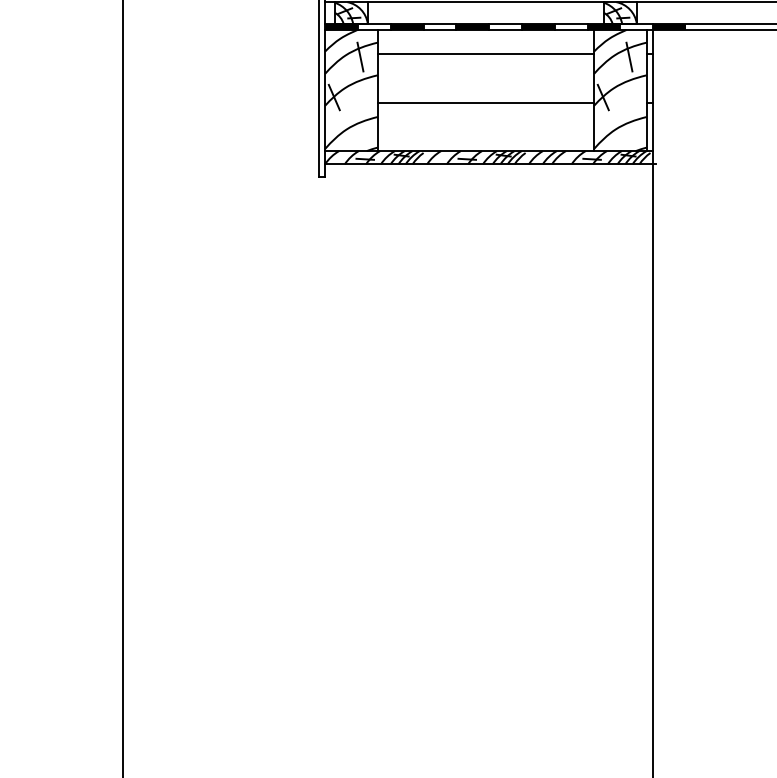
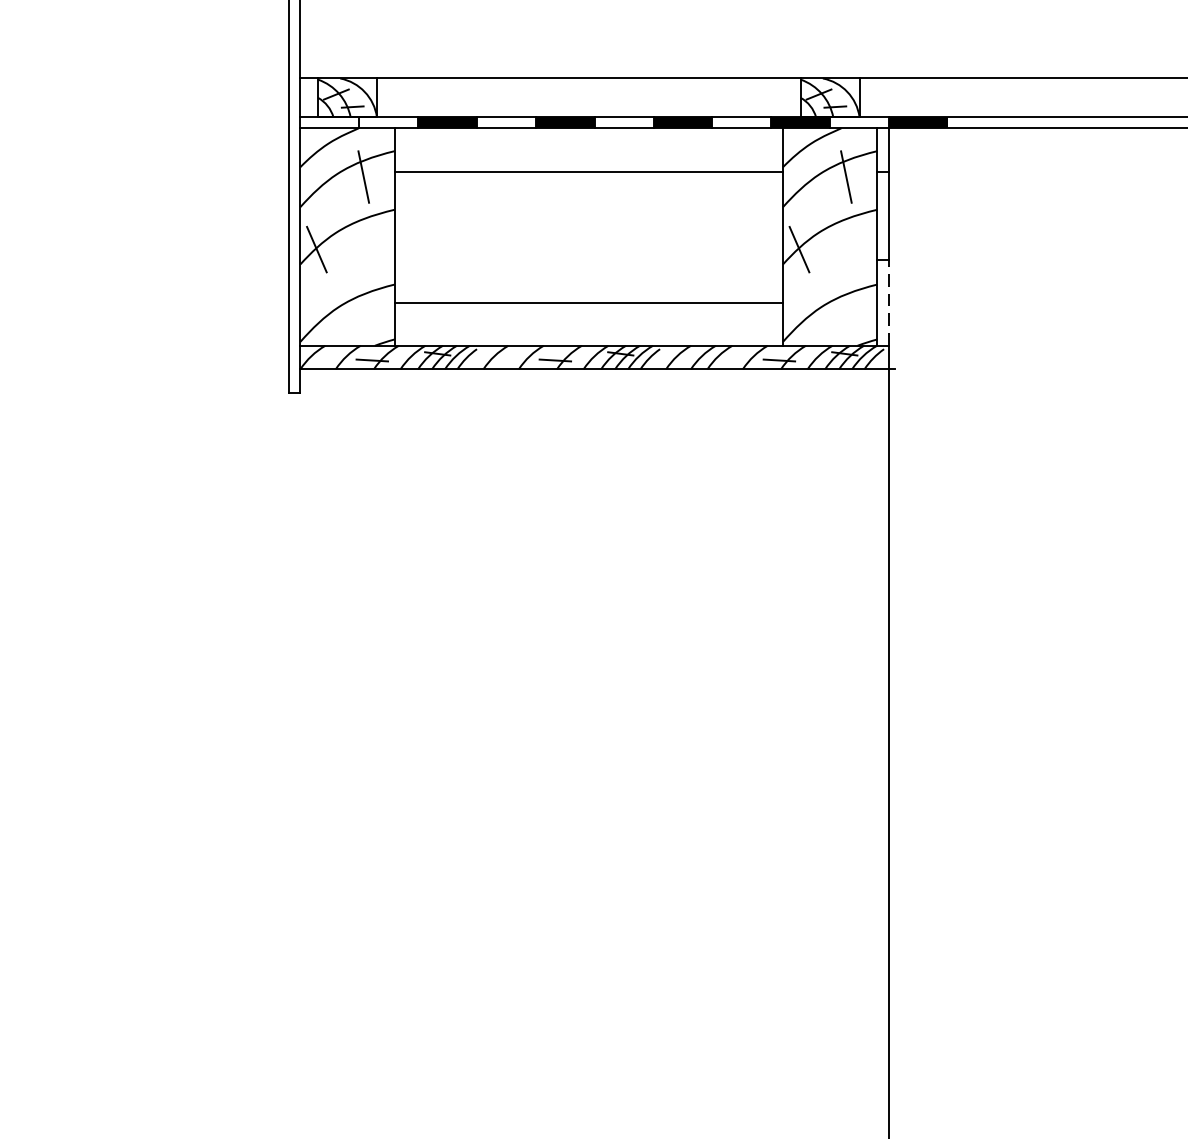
fill: (341, 26) -> (329, 122), removed
line: (485, 103) -> (588, 303), moved
line: (653, 127) -> (889, 303), solid -> dashed

